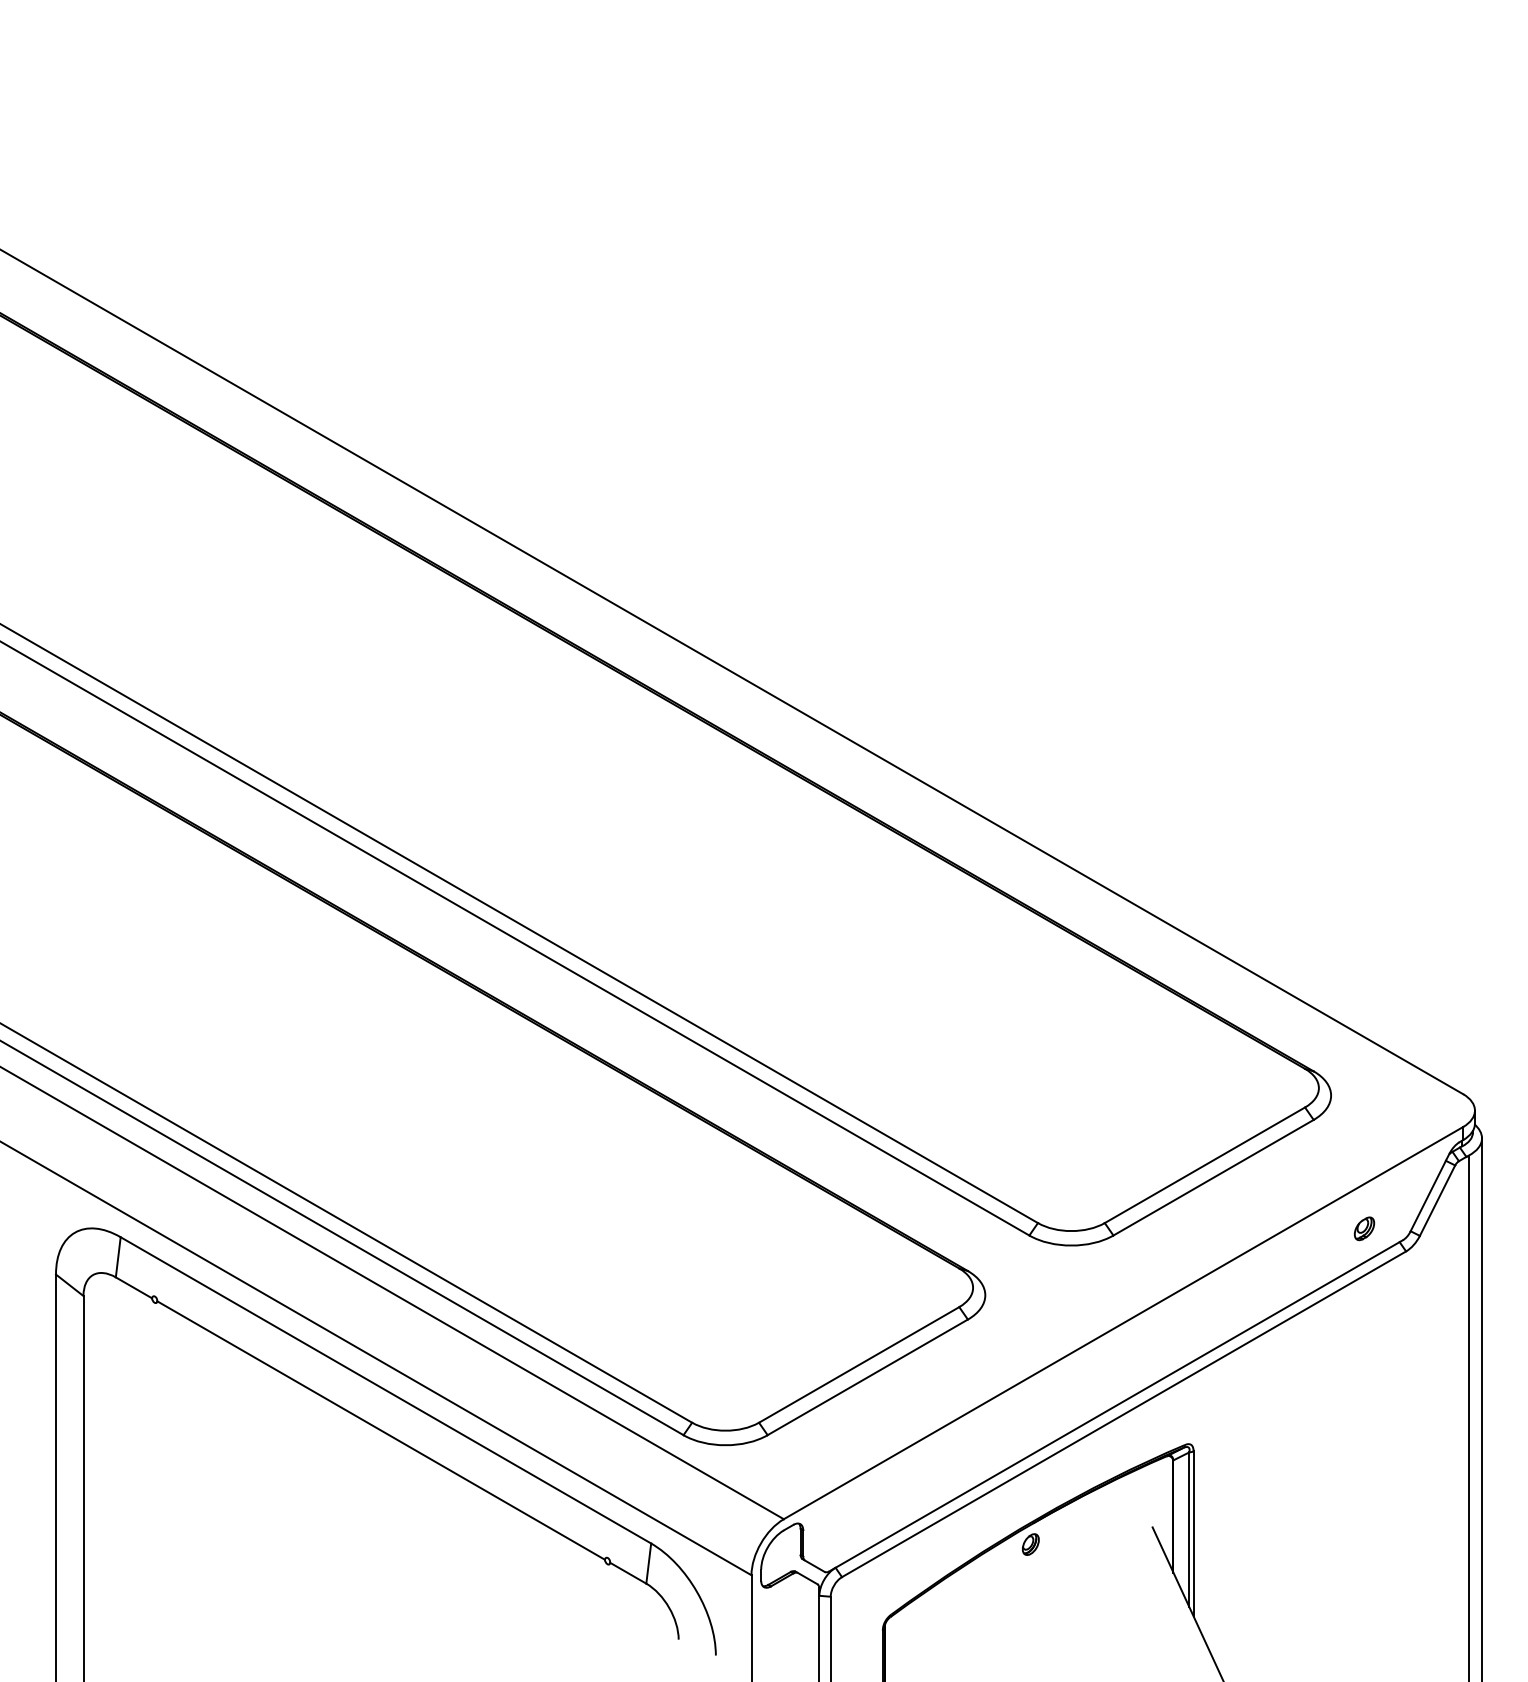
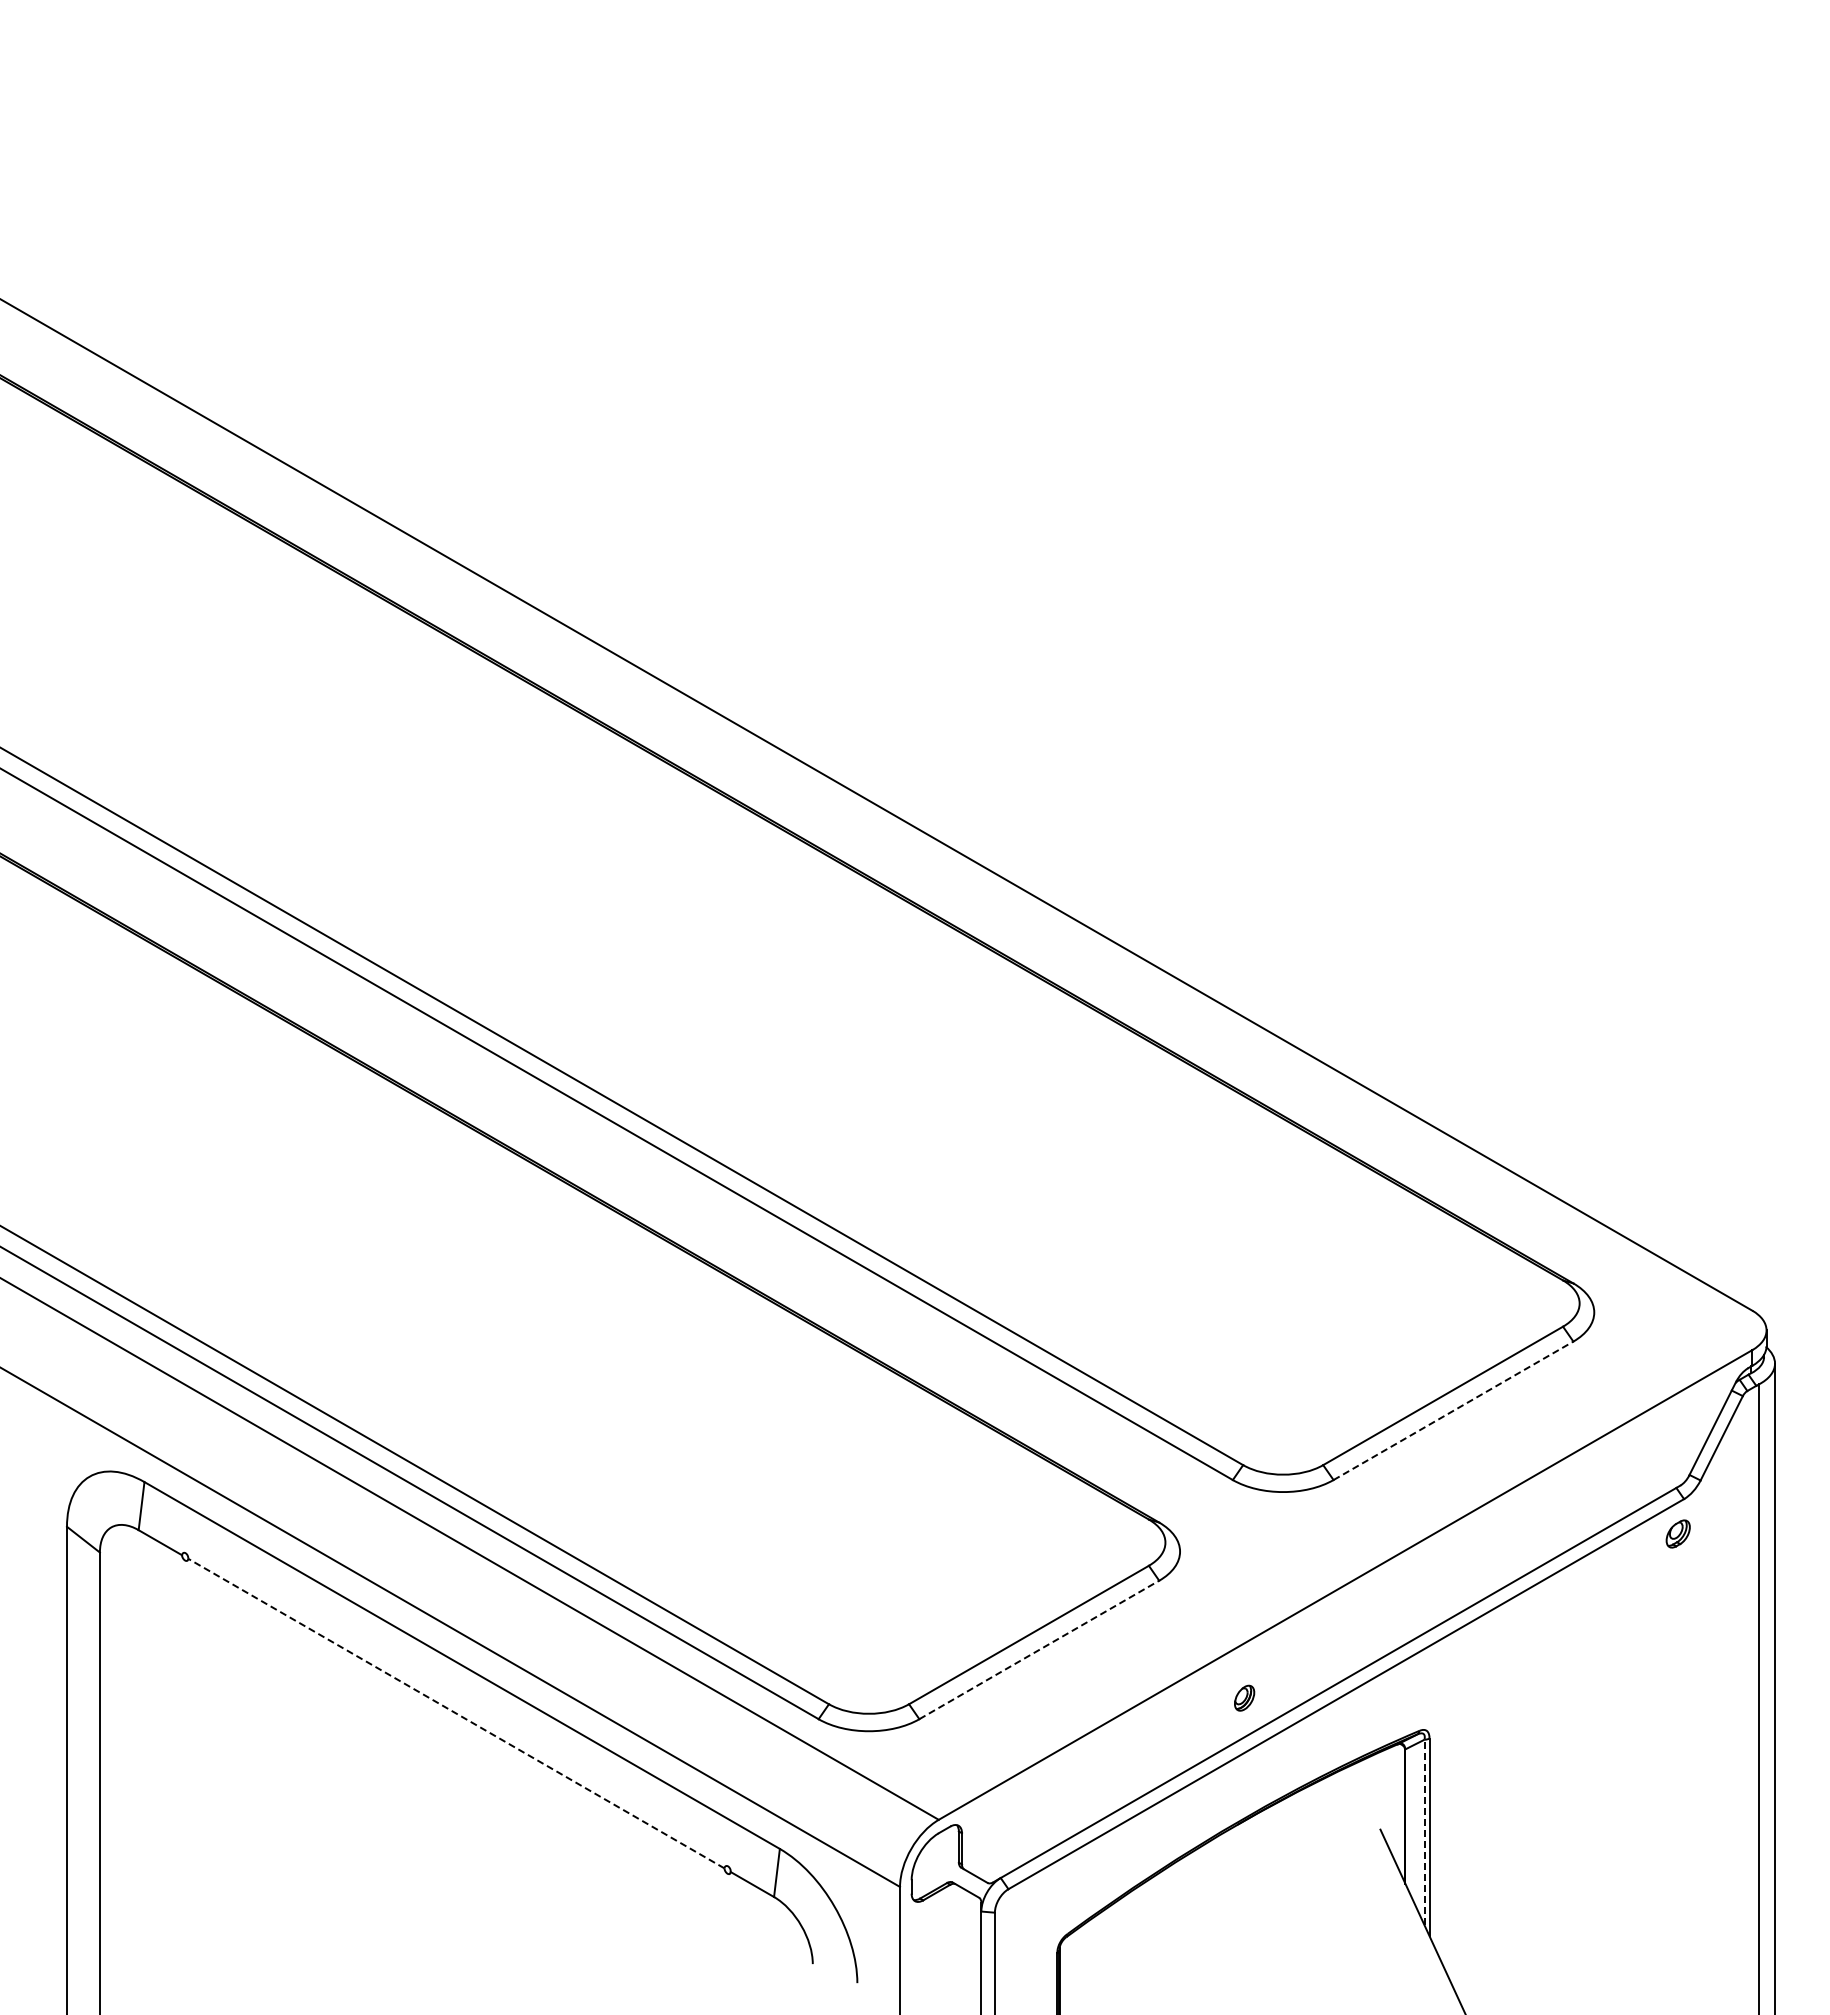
line: (1213, 1177) -> (1453, 1410), solid -> dashed
part: (1363, 1228) -> (1677, 1533), moved
line: (867, 1377) -> (1039, 1649), solid -> dashed
line: (381, 1430) -> (456, 1713), solid -> dashed
line: (1189, 1529) -> (1424, 1832), solid -> dashed
part: (1030, 1543) -> (1244, 1697), moved

